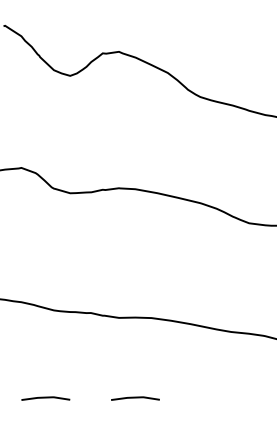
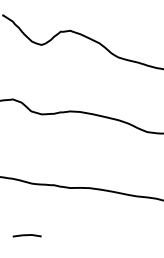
line: (134, 398) -> (79, 235), removed

